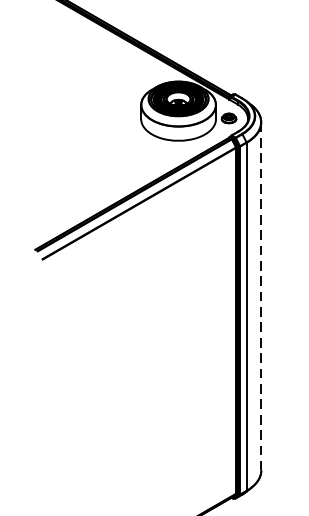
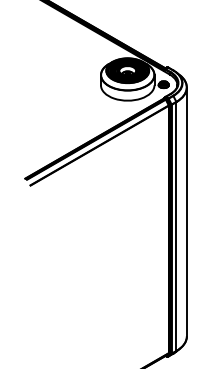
line: (260, 297) -> (186, 212), dashed -> solid

